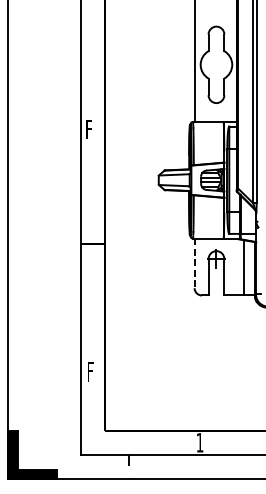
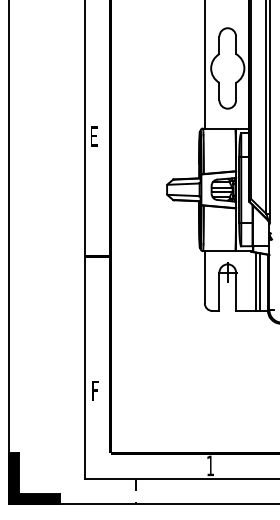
text: (89, 129) -> (94, 136), F -> E
line: (194, 263) -> (204, 277), dashed -> solid
line: (247, 267) -> (260, 281), added

